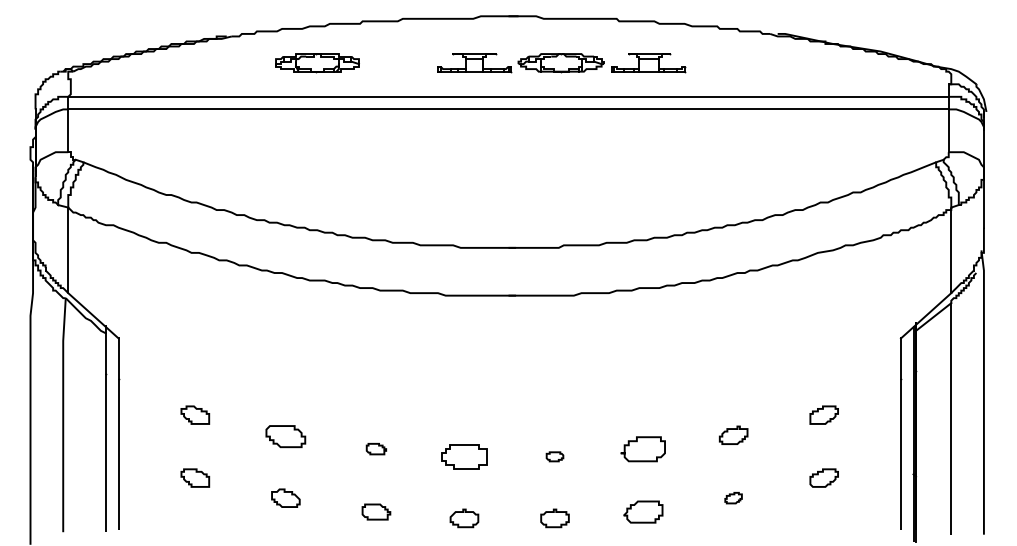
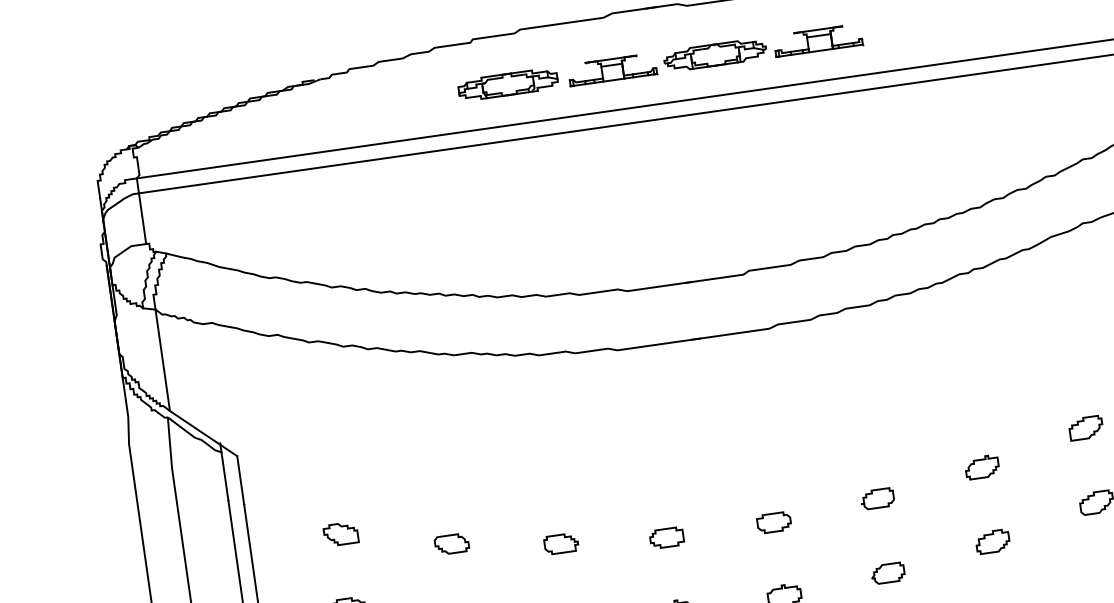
part: (317, 63) -> (508, 85), moved
part: (285, 436) -> (451, 544), size x0.71
part: (376, 448) -> (561, 543), size x1.43
part: (643, 448) -> (877, 498), size x0.62
part: (464, 456) -> (666, 537), size x0.62
part: (554, 456) -> (773, 522), size x1.67
part: (733, 497) -> (992, 540), size x1.67
part: (642, 511) -> (887, 572), size x0.71

